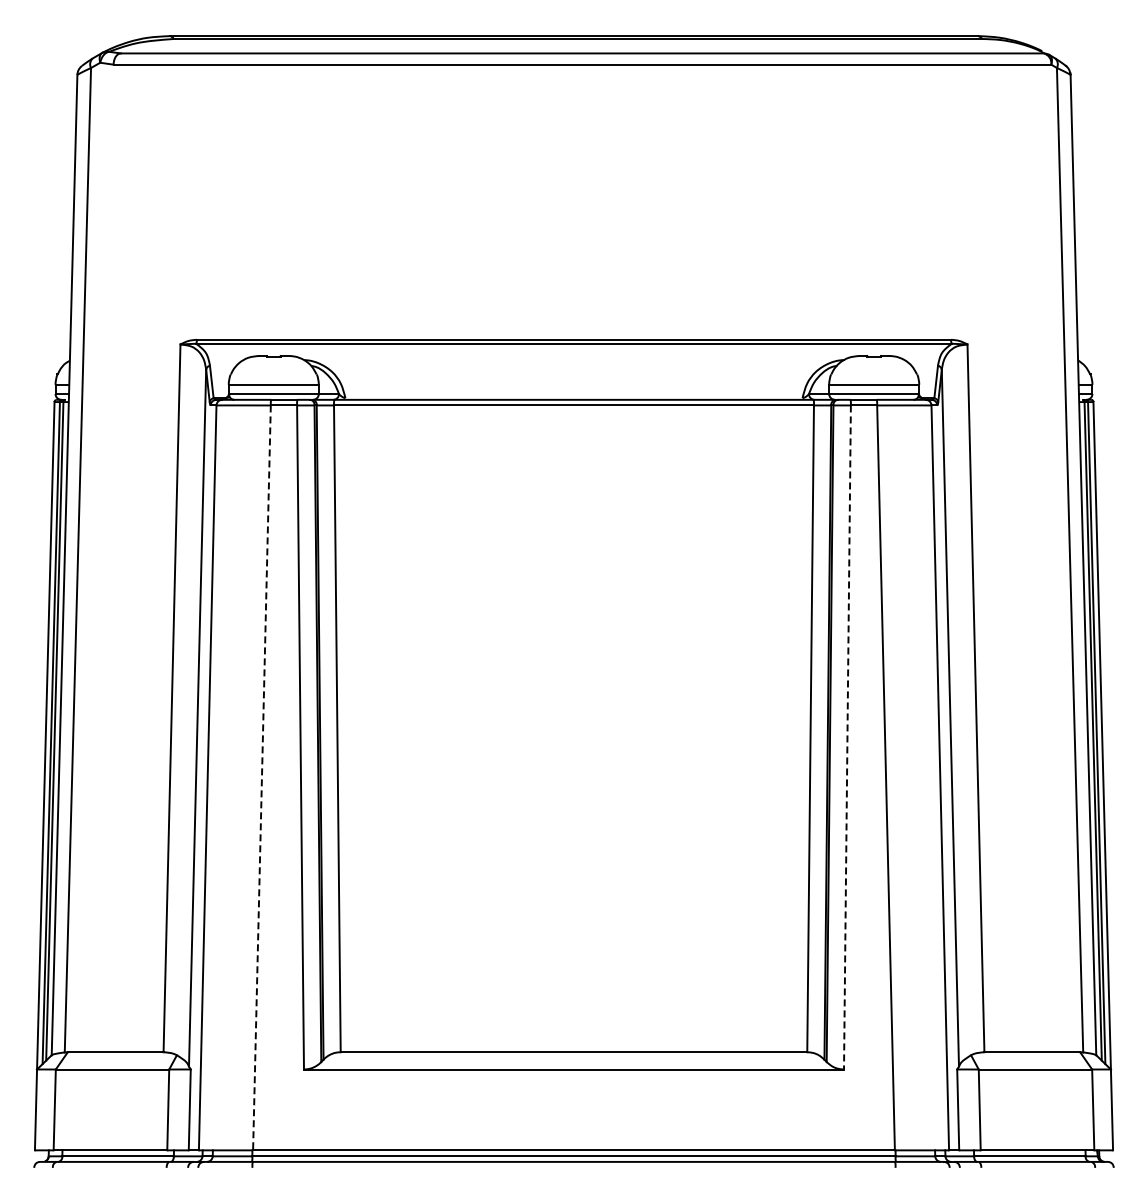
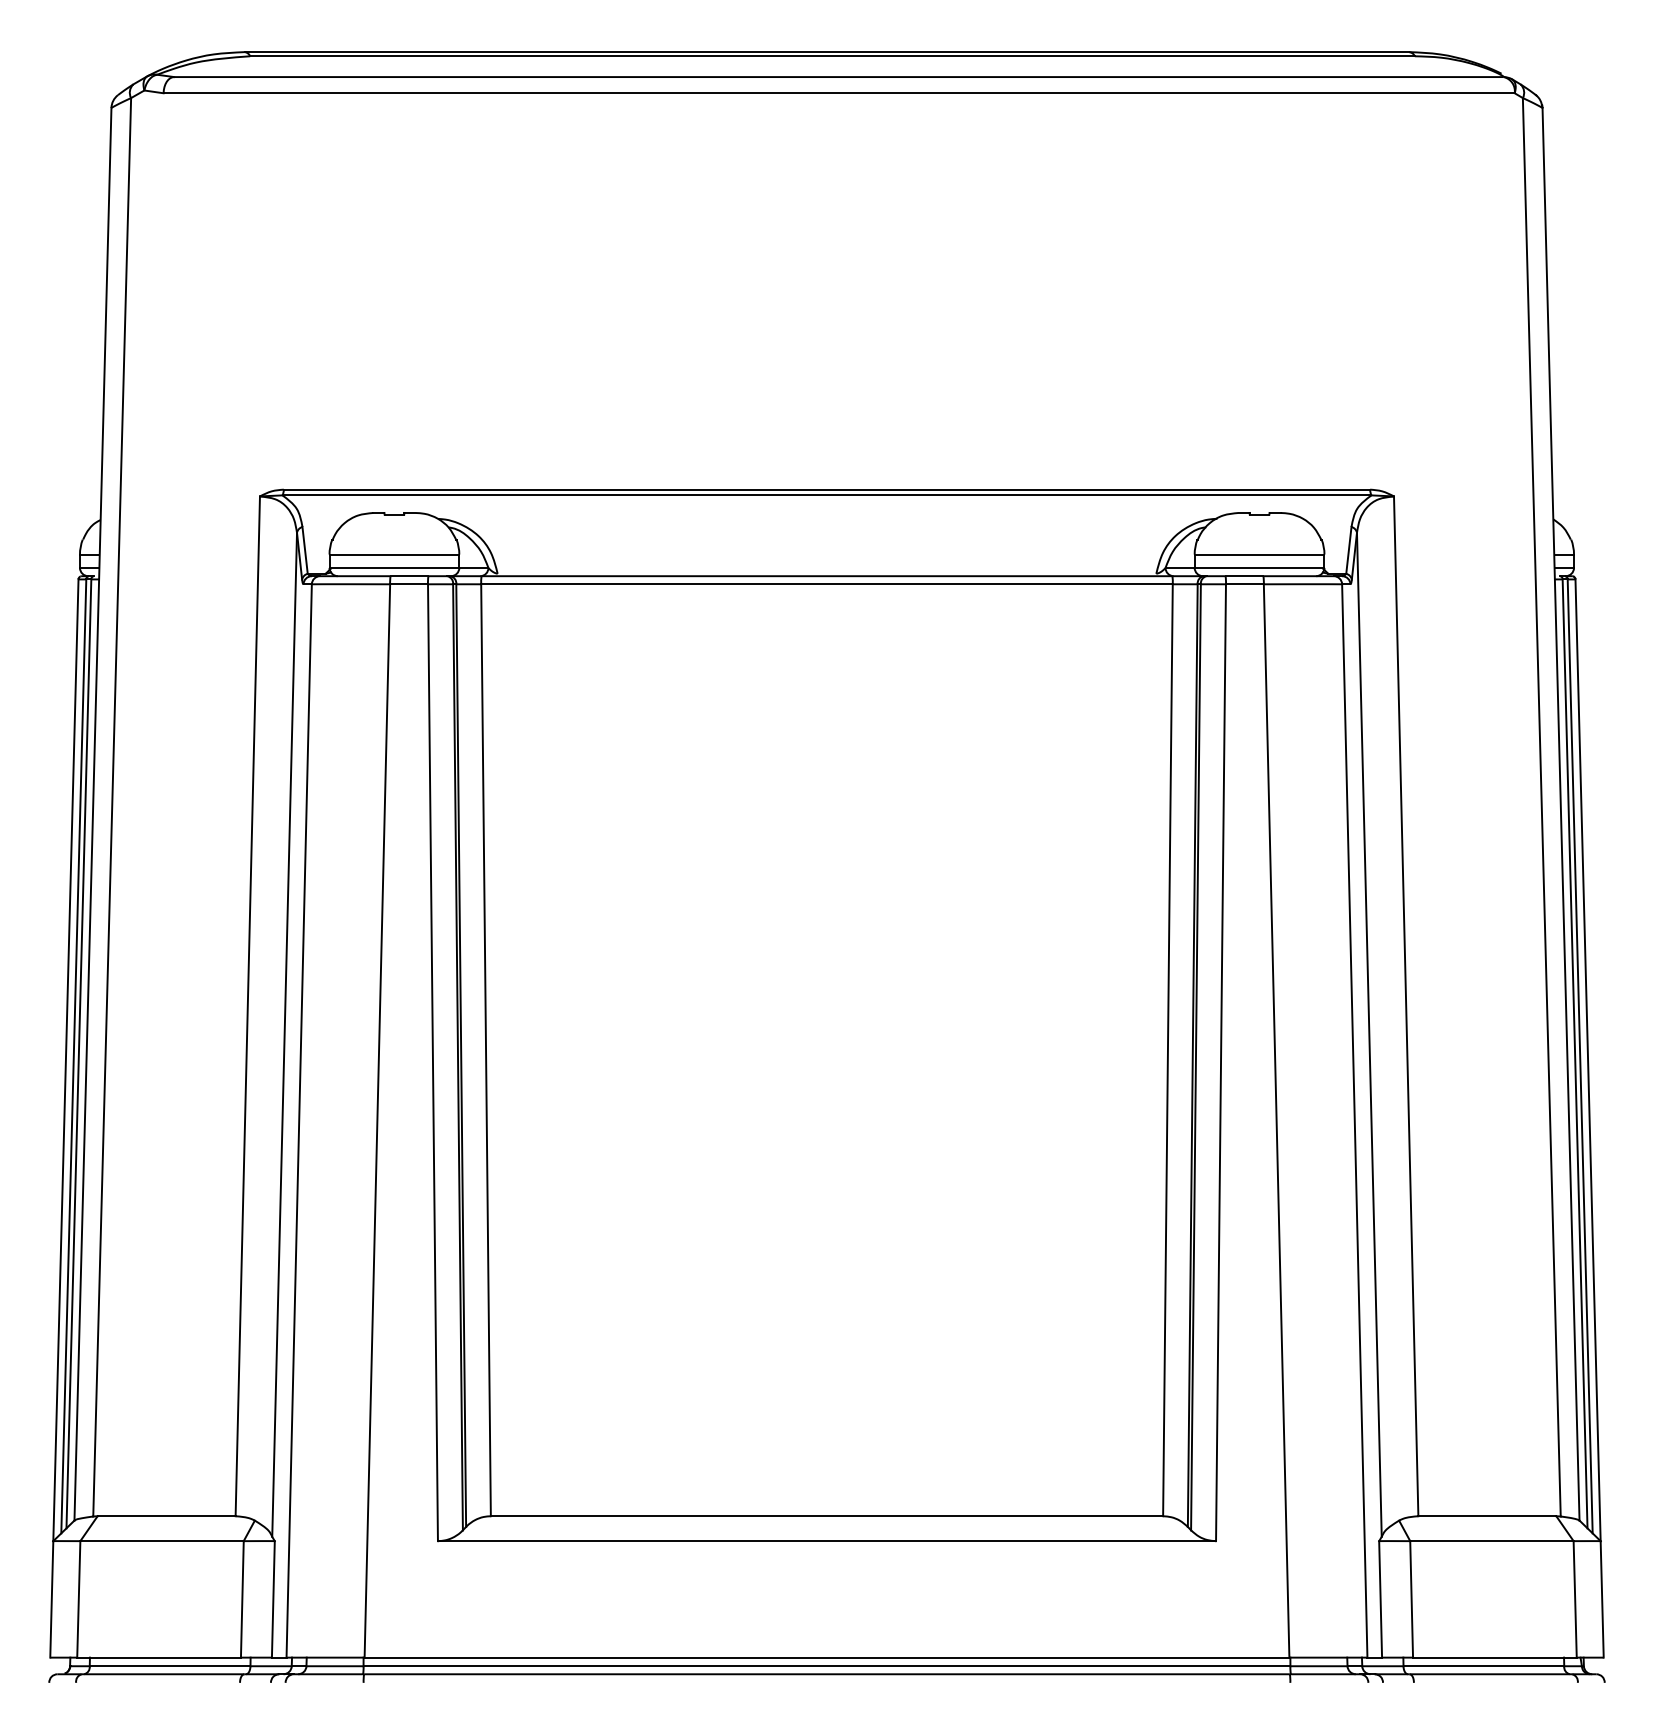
line: (847, 737) -> (1221, 1062), dashed -> solid
line: (261, 777) -> (376, 1120), dashed -> solid

